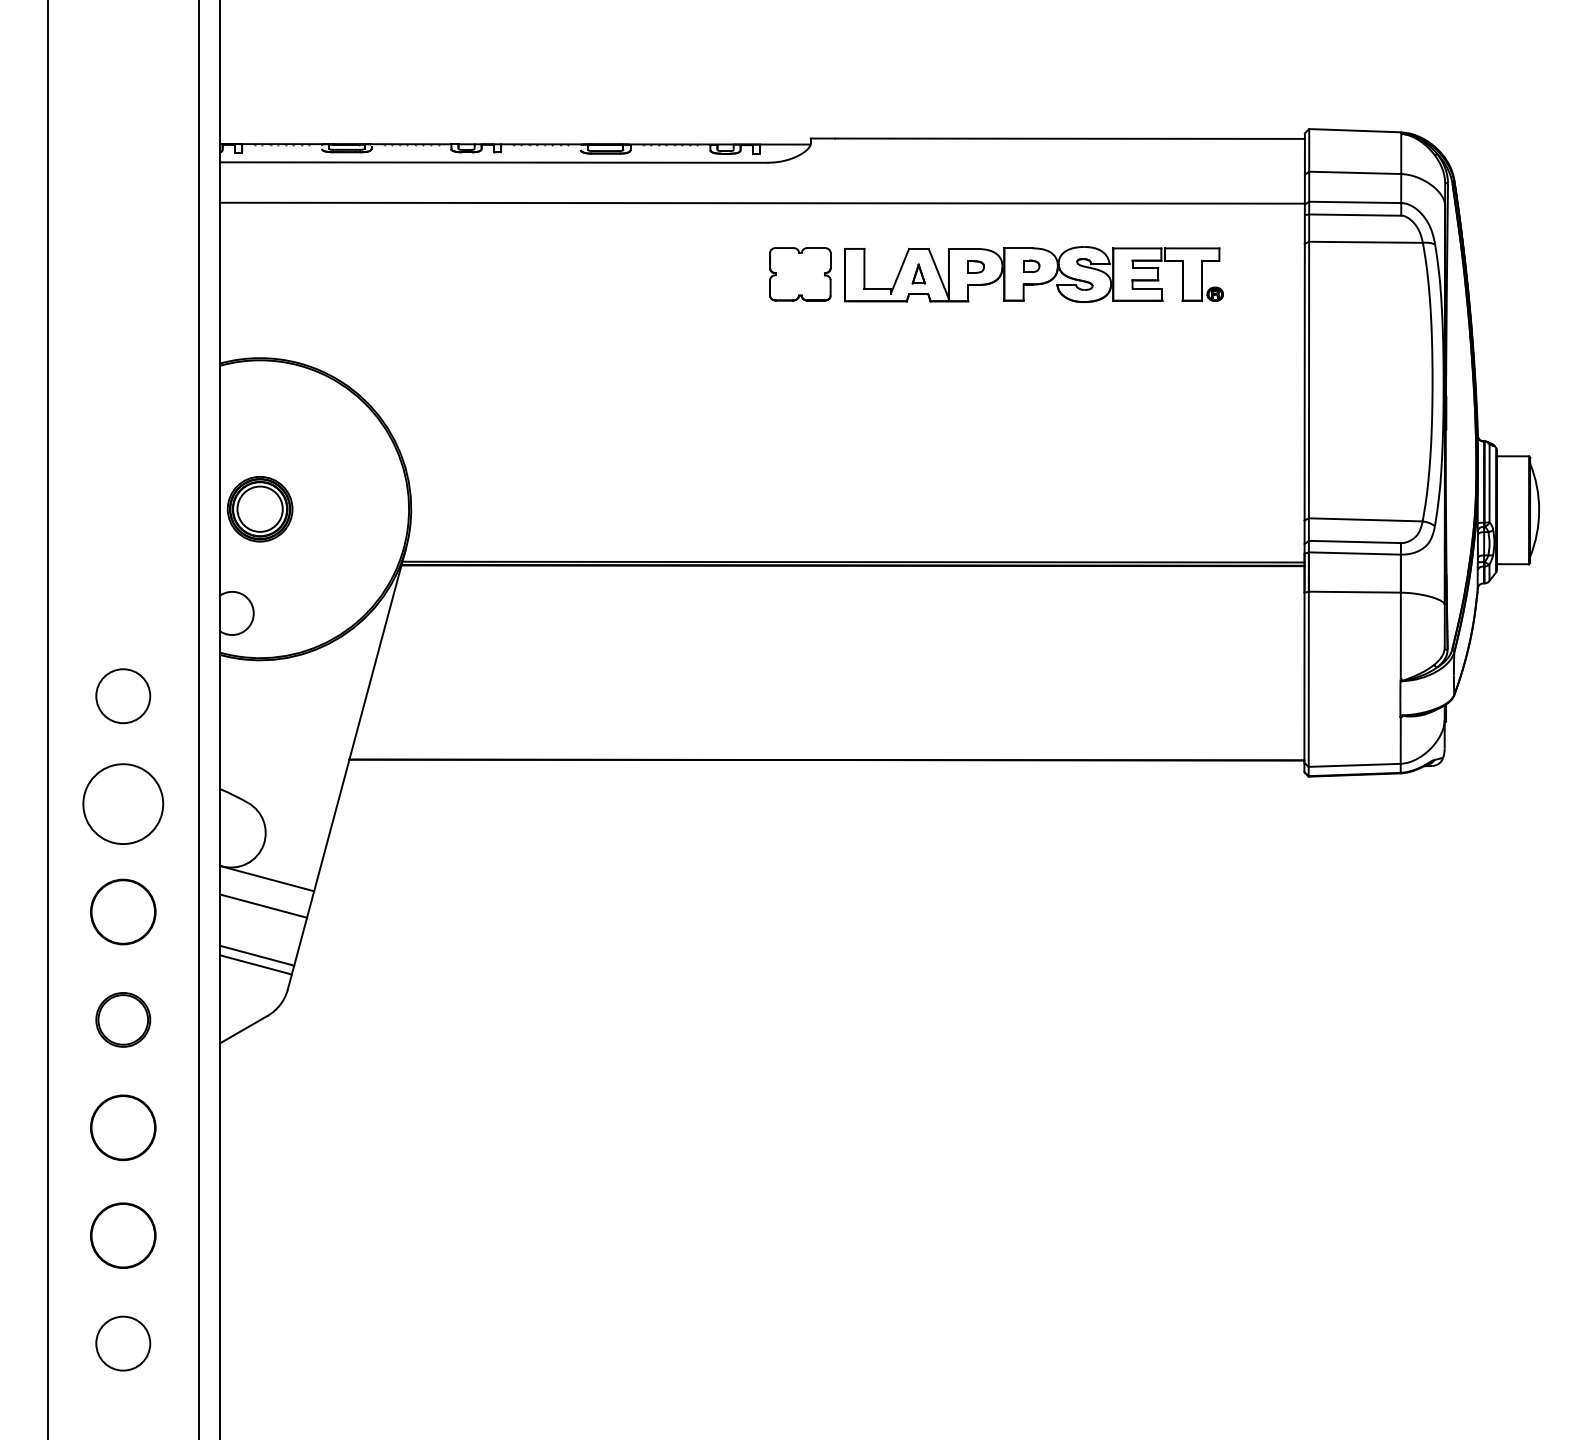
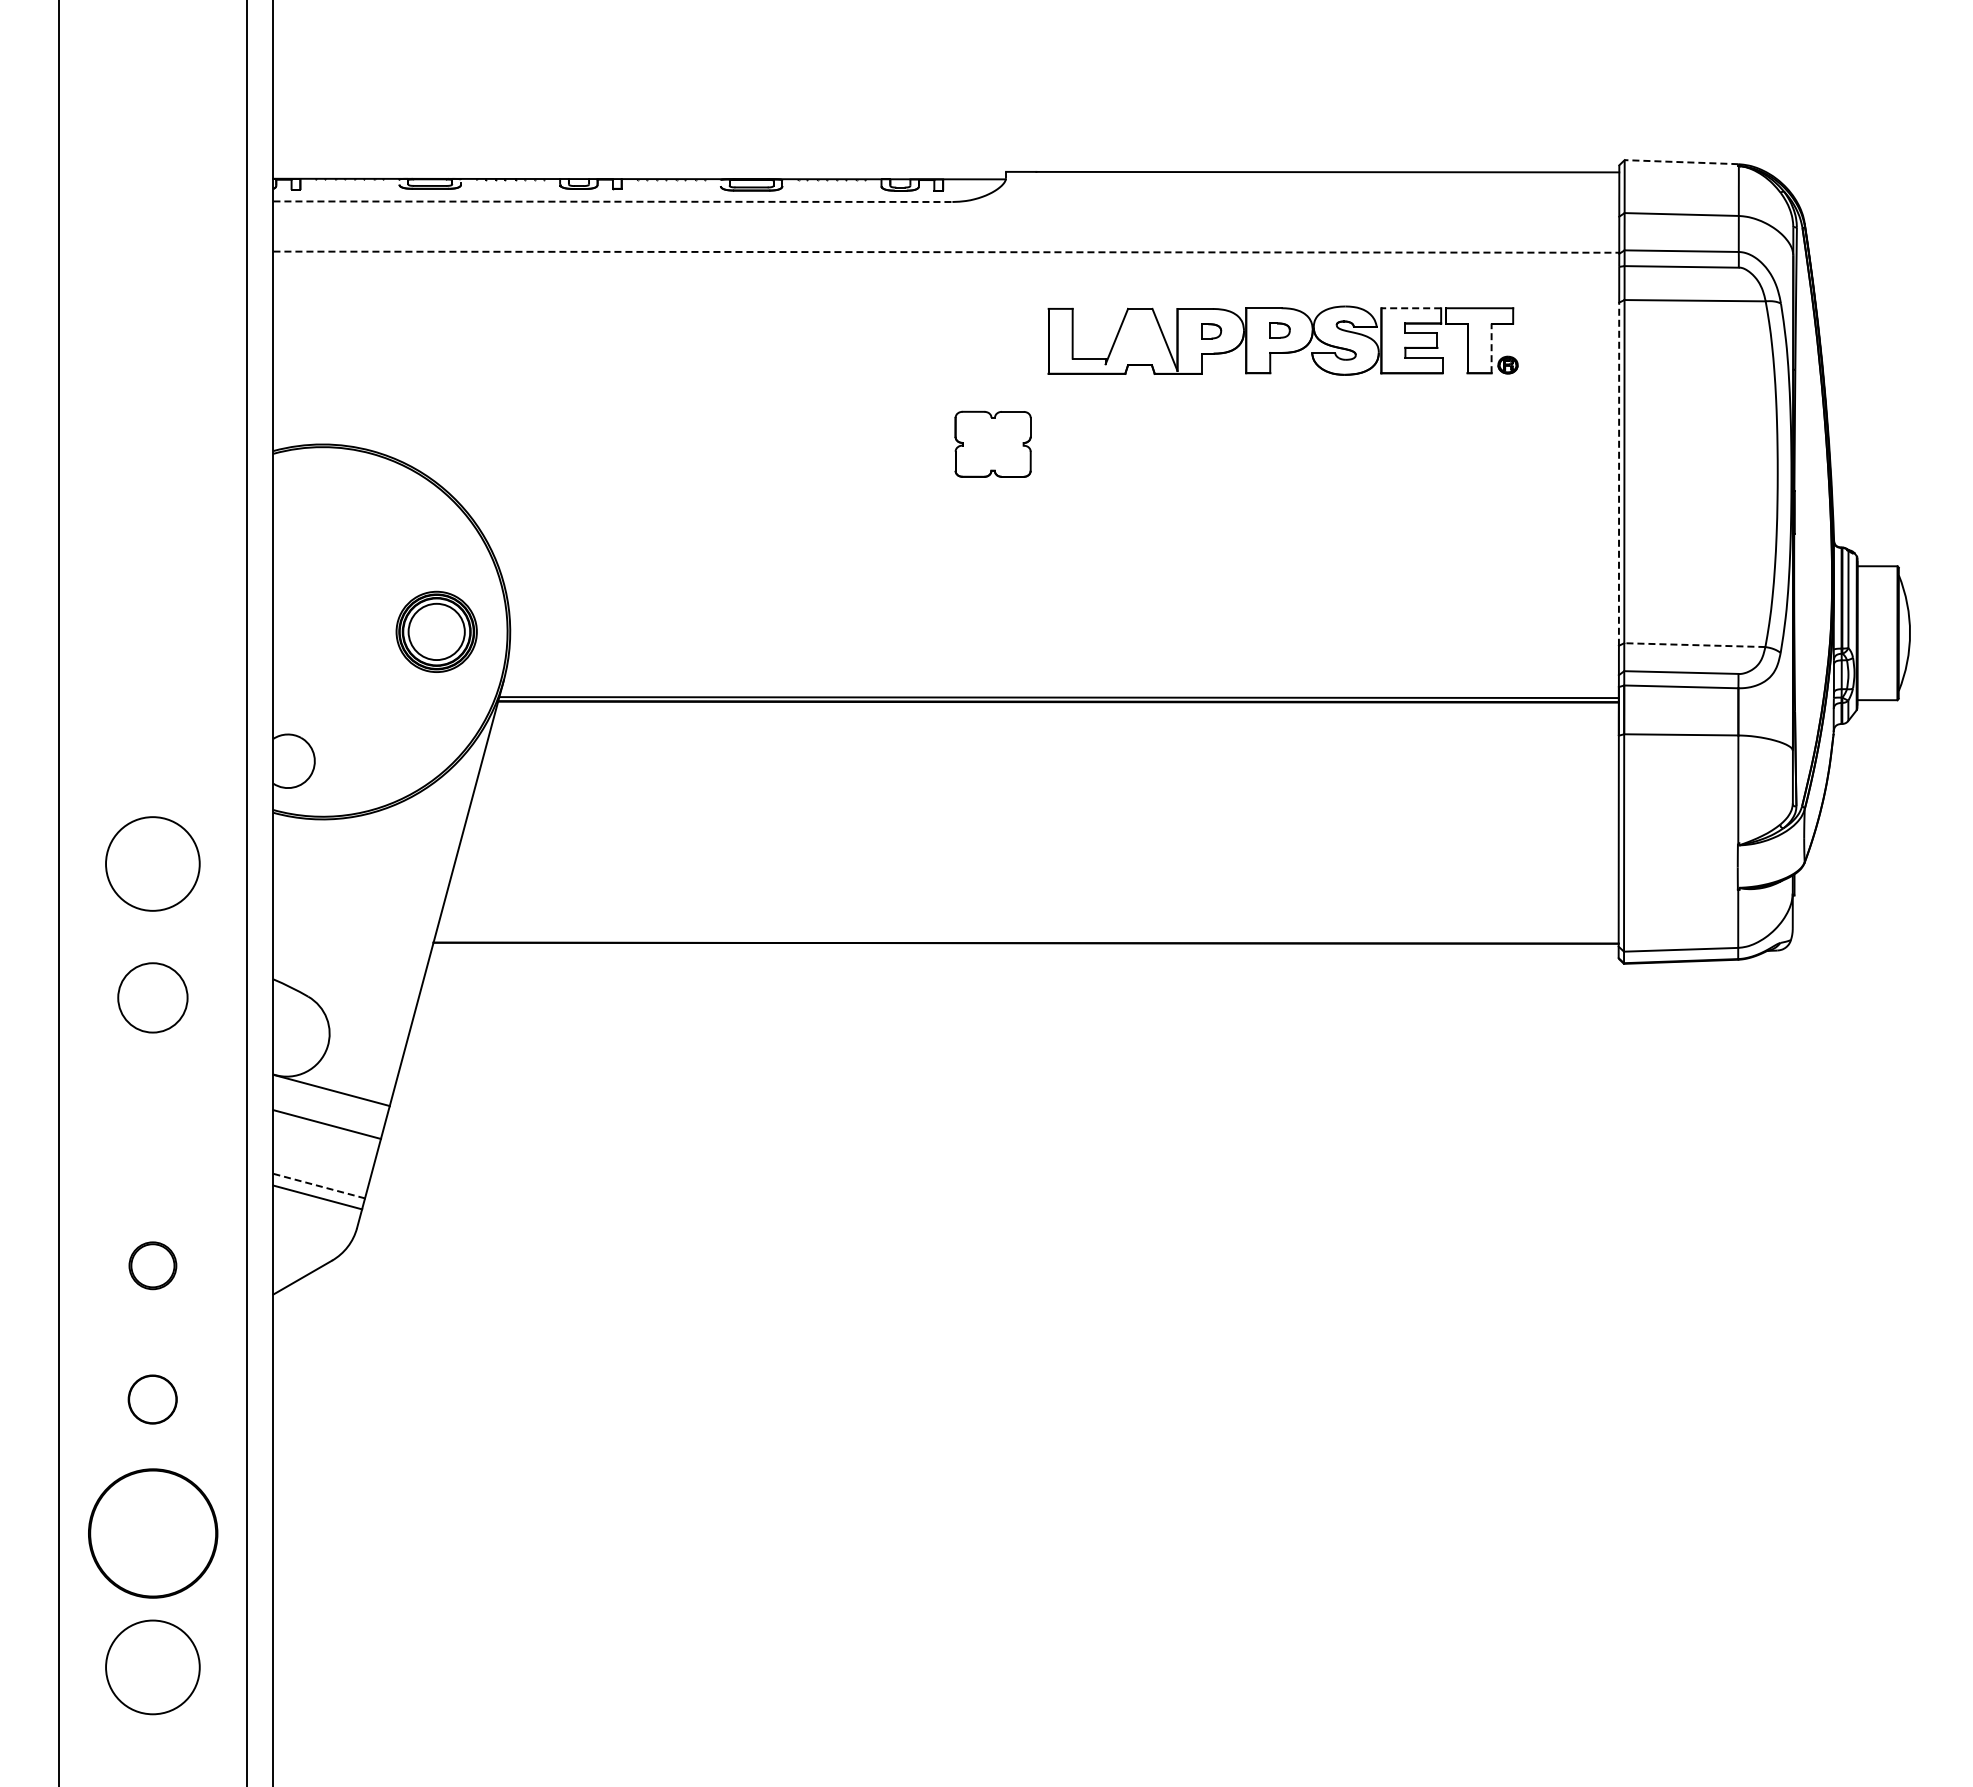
line: (1355, 130) -> (1681, 162), solid -> dashed
line: (493, 162) -> (612, 201), solid -> dashed
line: (762, 203) -> (946, 252), solid -> dashed
line: (1137, 248) -> (1411, 308), solid -> dashed
part: (799, 273) -> (992, 443), moved
part: (918, 273) -> (1139, 339), removed
line: (1201, 280) -> (1491, 348), solid -> dashed
line: (1305, 382) -> (1619, 474), solid -> dashed
part: (259, 508) -> (436, 631), moved
line: (1365, 520) -> (1694, 645), solid -> dashed
circle: (122, 695) -> (152, 863), size x1.4
circle: (122, 803) -> (152, 997), size x0.7
part: (122, 911) -> (152, 1131), removed
line: (257, 956) -> (319, 1186), solid -> dashed
part: (122, 1019) -> (152, 1265), size x0.7
circle: (122, 1127) -> (152, 1399), size x0.6
circle: (122, 1235) -> (152, 1533), size x1.6
circle: (122, 1342) -> (152, 1666), size x1.4

